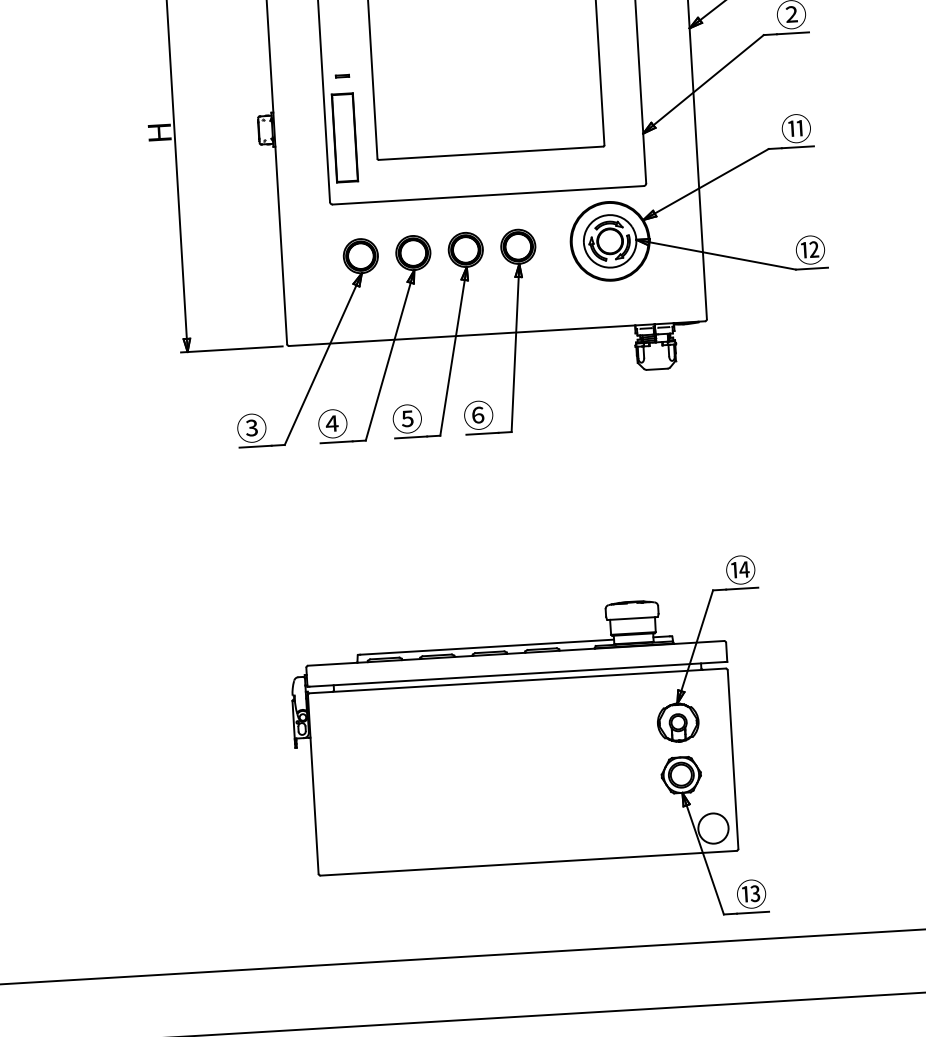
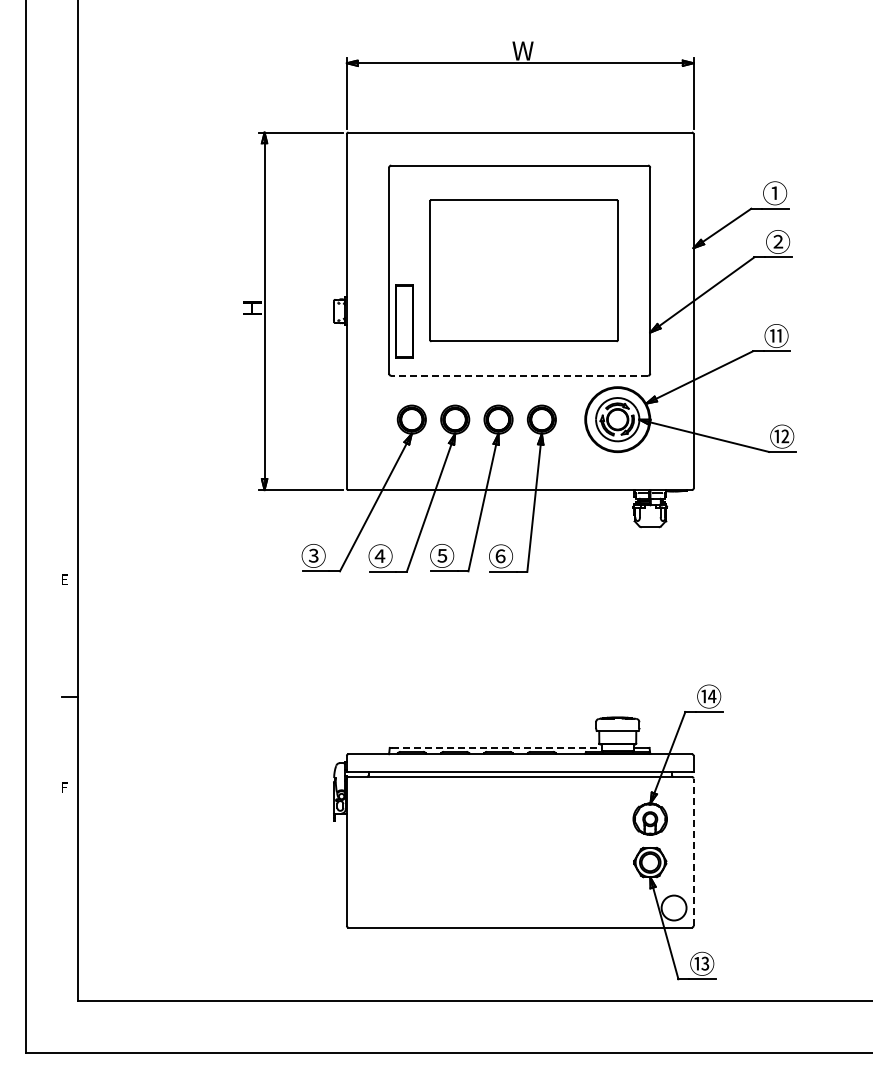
line: (342, 76) -> (405, 270), removed
line: (488, 194) -> (519, 375), solid -> dashed
line: (486, 646) -> (496, 747), solid -> dashed
line: (732, 759) -> (693, 852), solid -> dashed

